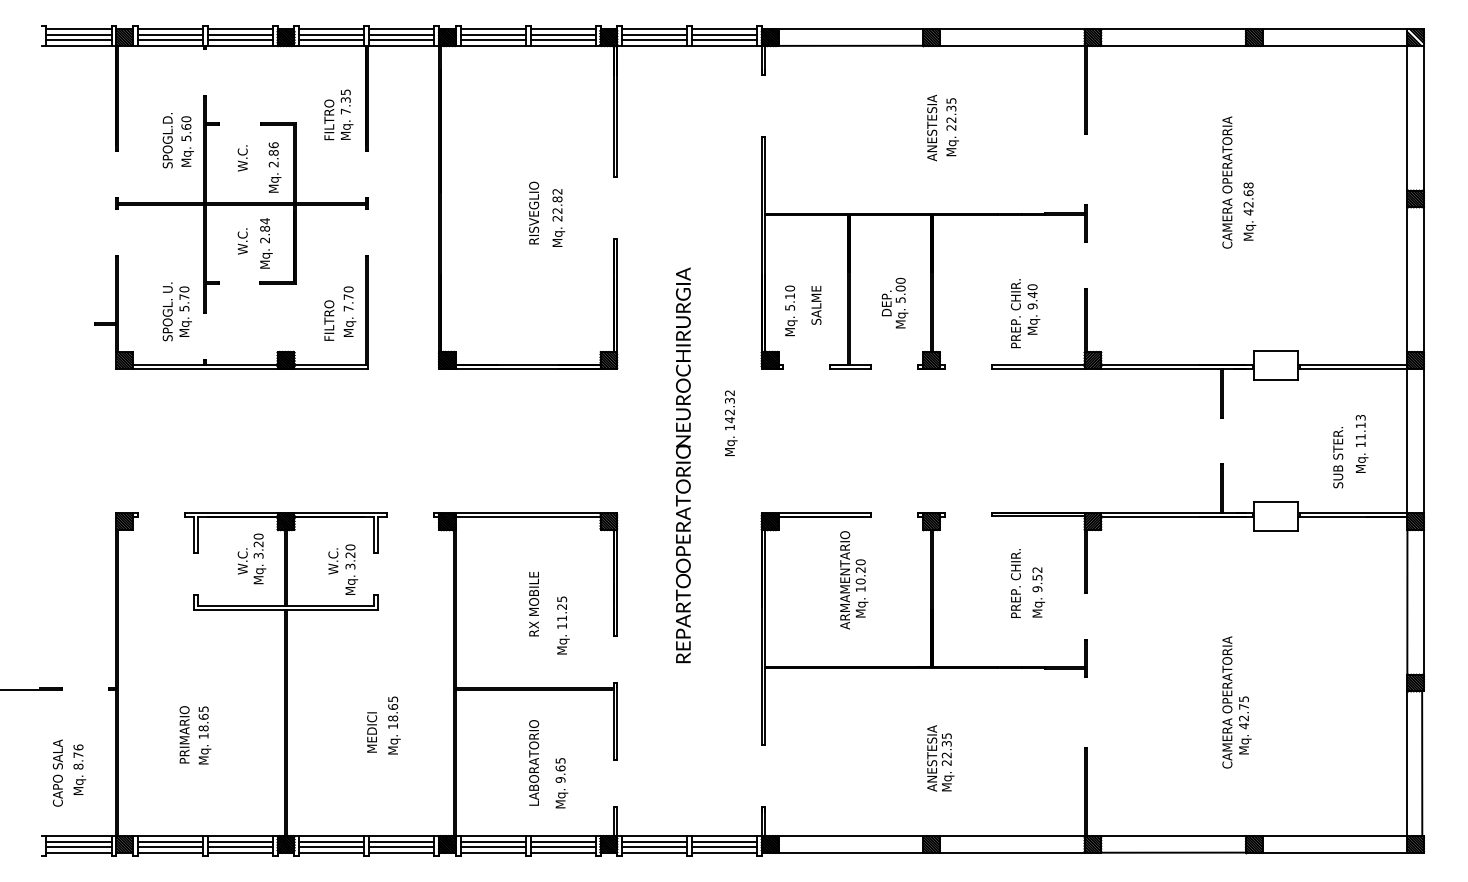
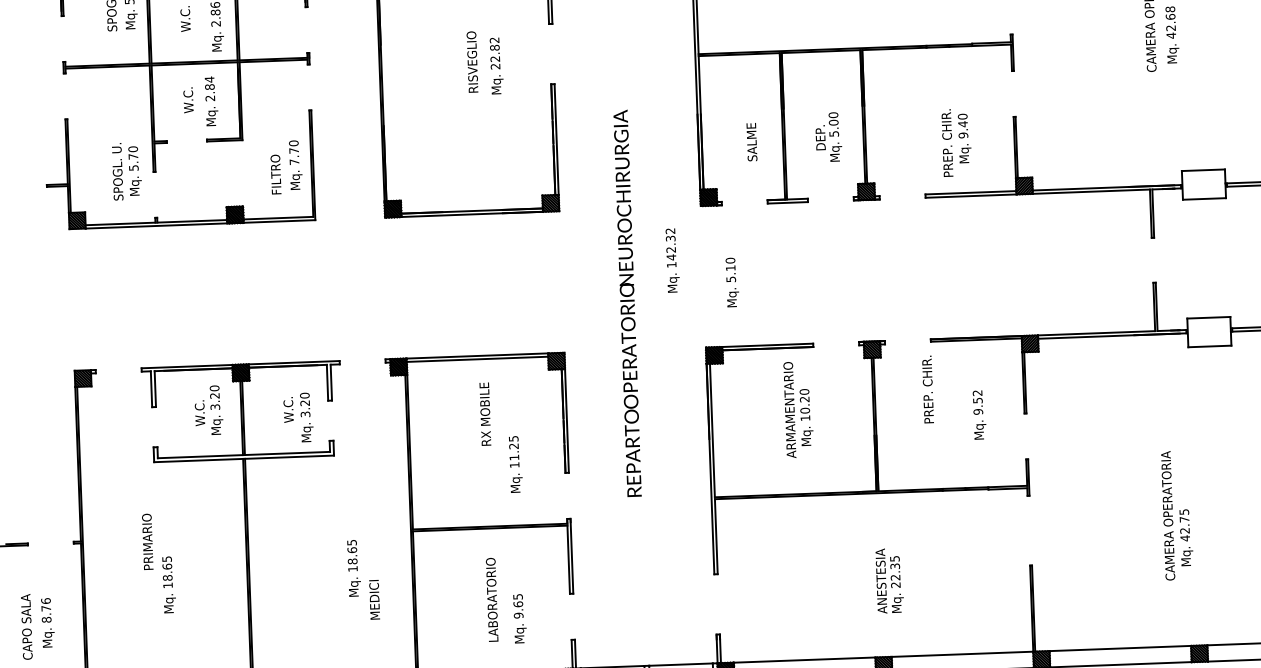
text: (791, 310) -> (732, 282), moved
text: (1015, 583) -> (927, 389), moved
text: (534, 603) -> (485, 413), moved
text: (372, 732) -> (375, 599), moved
text: (184, 734) -> (147, 541), moved

